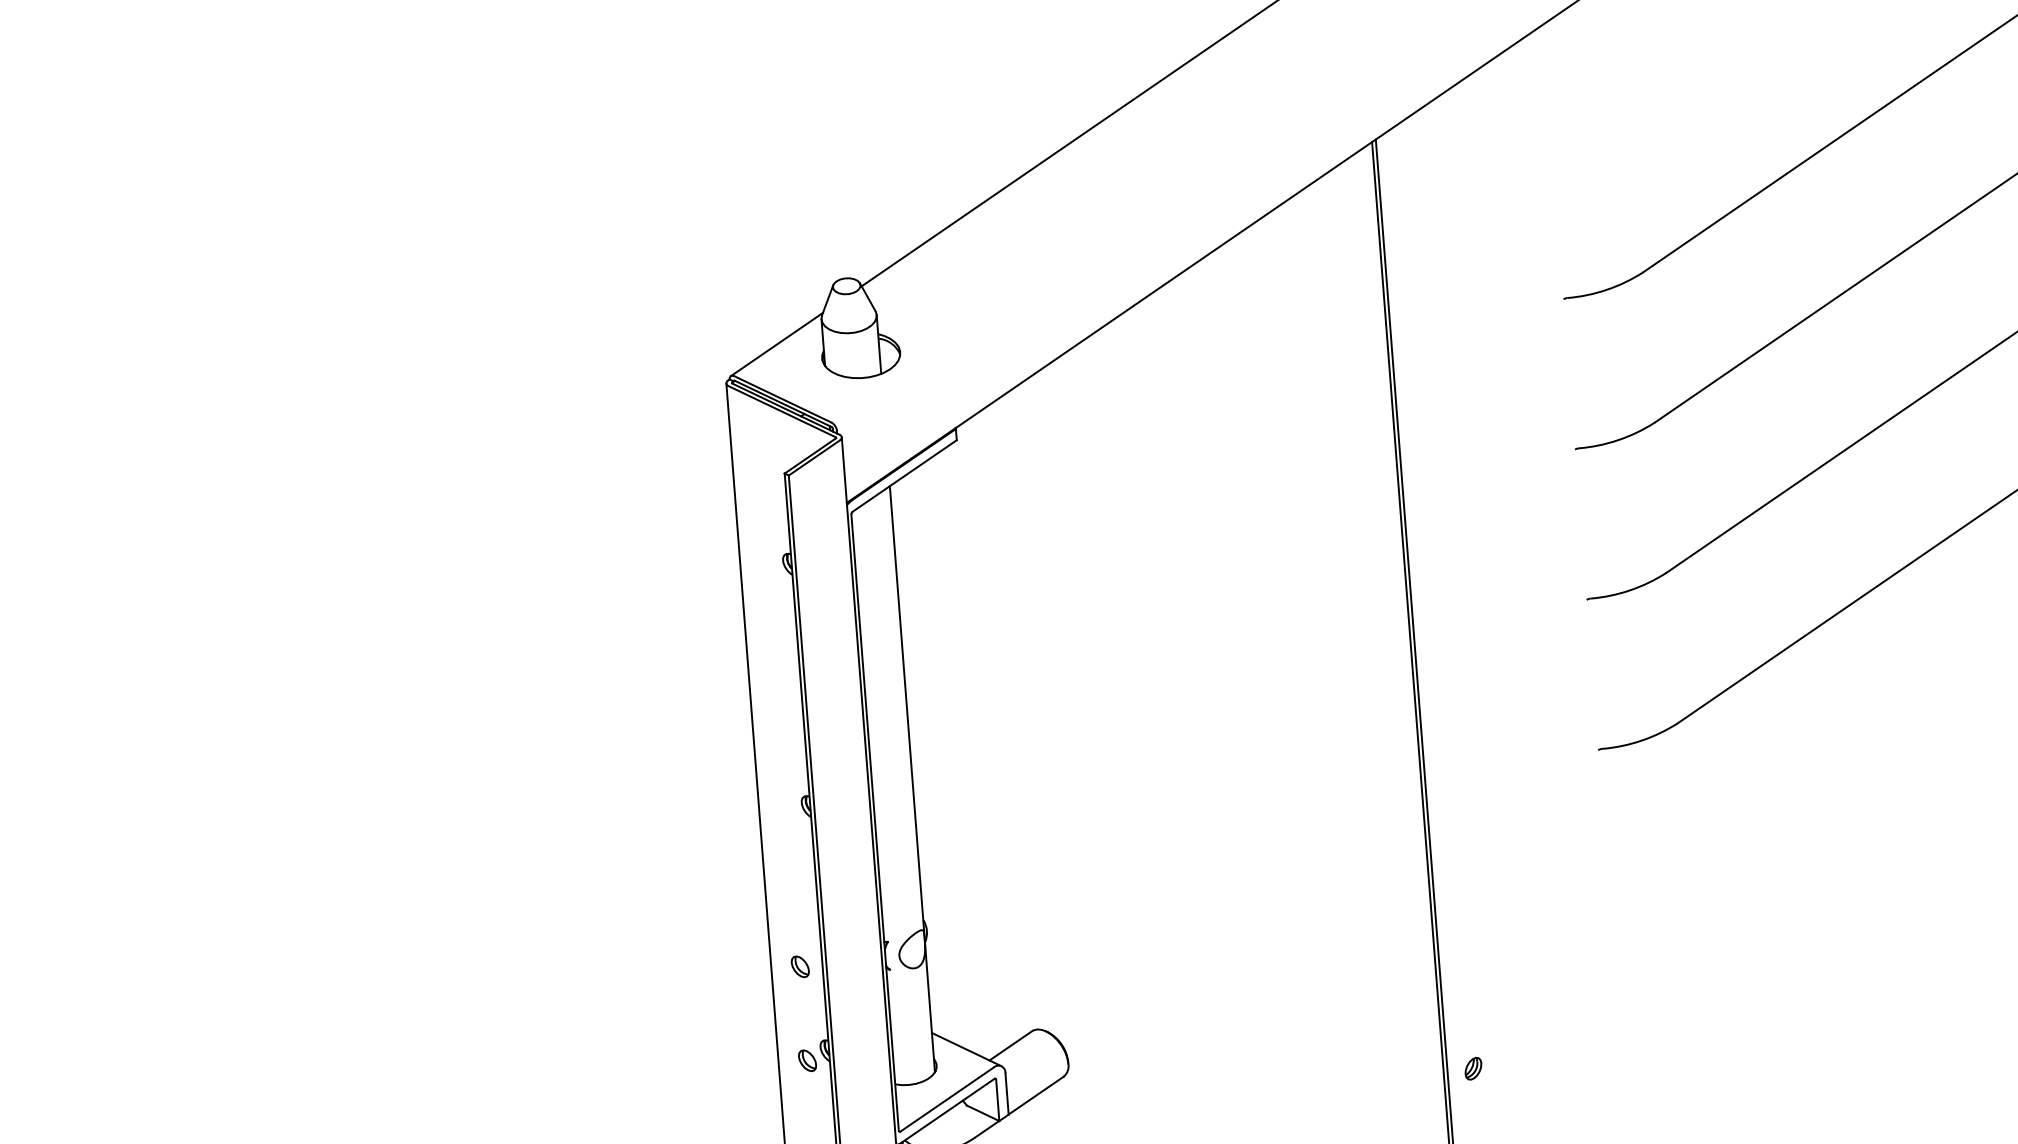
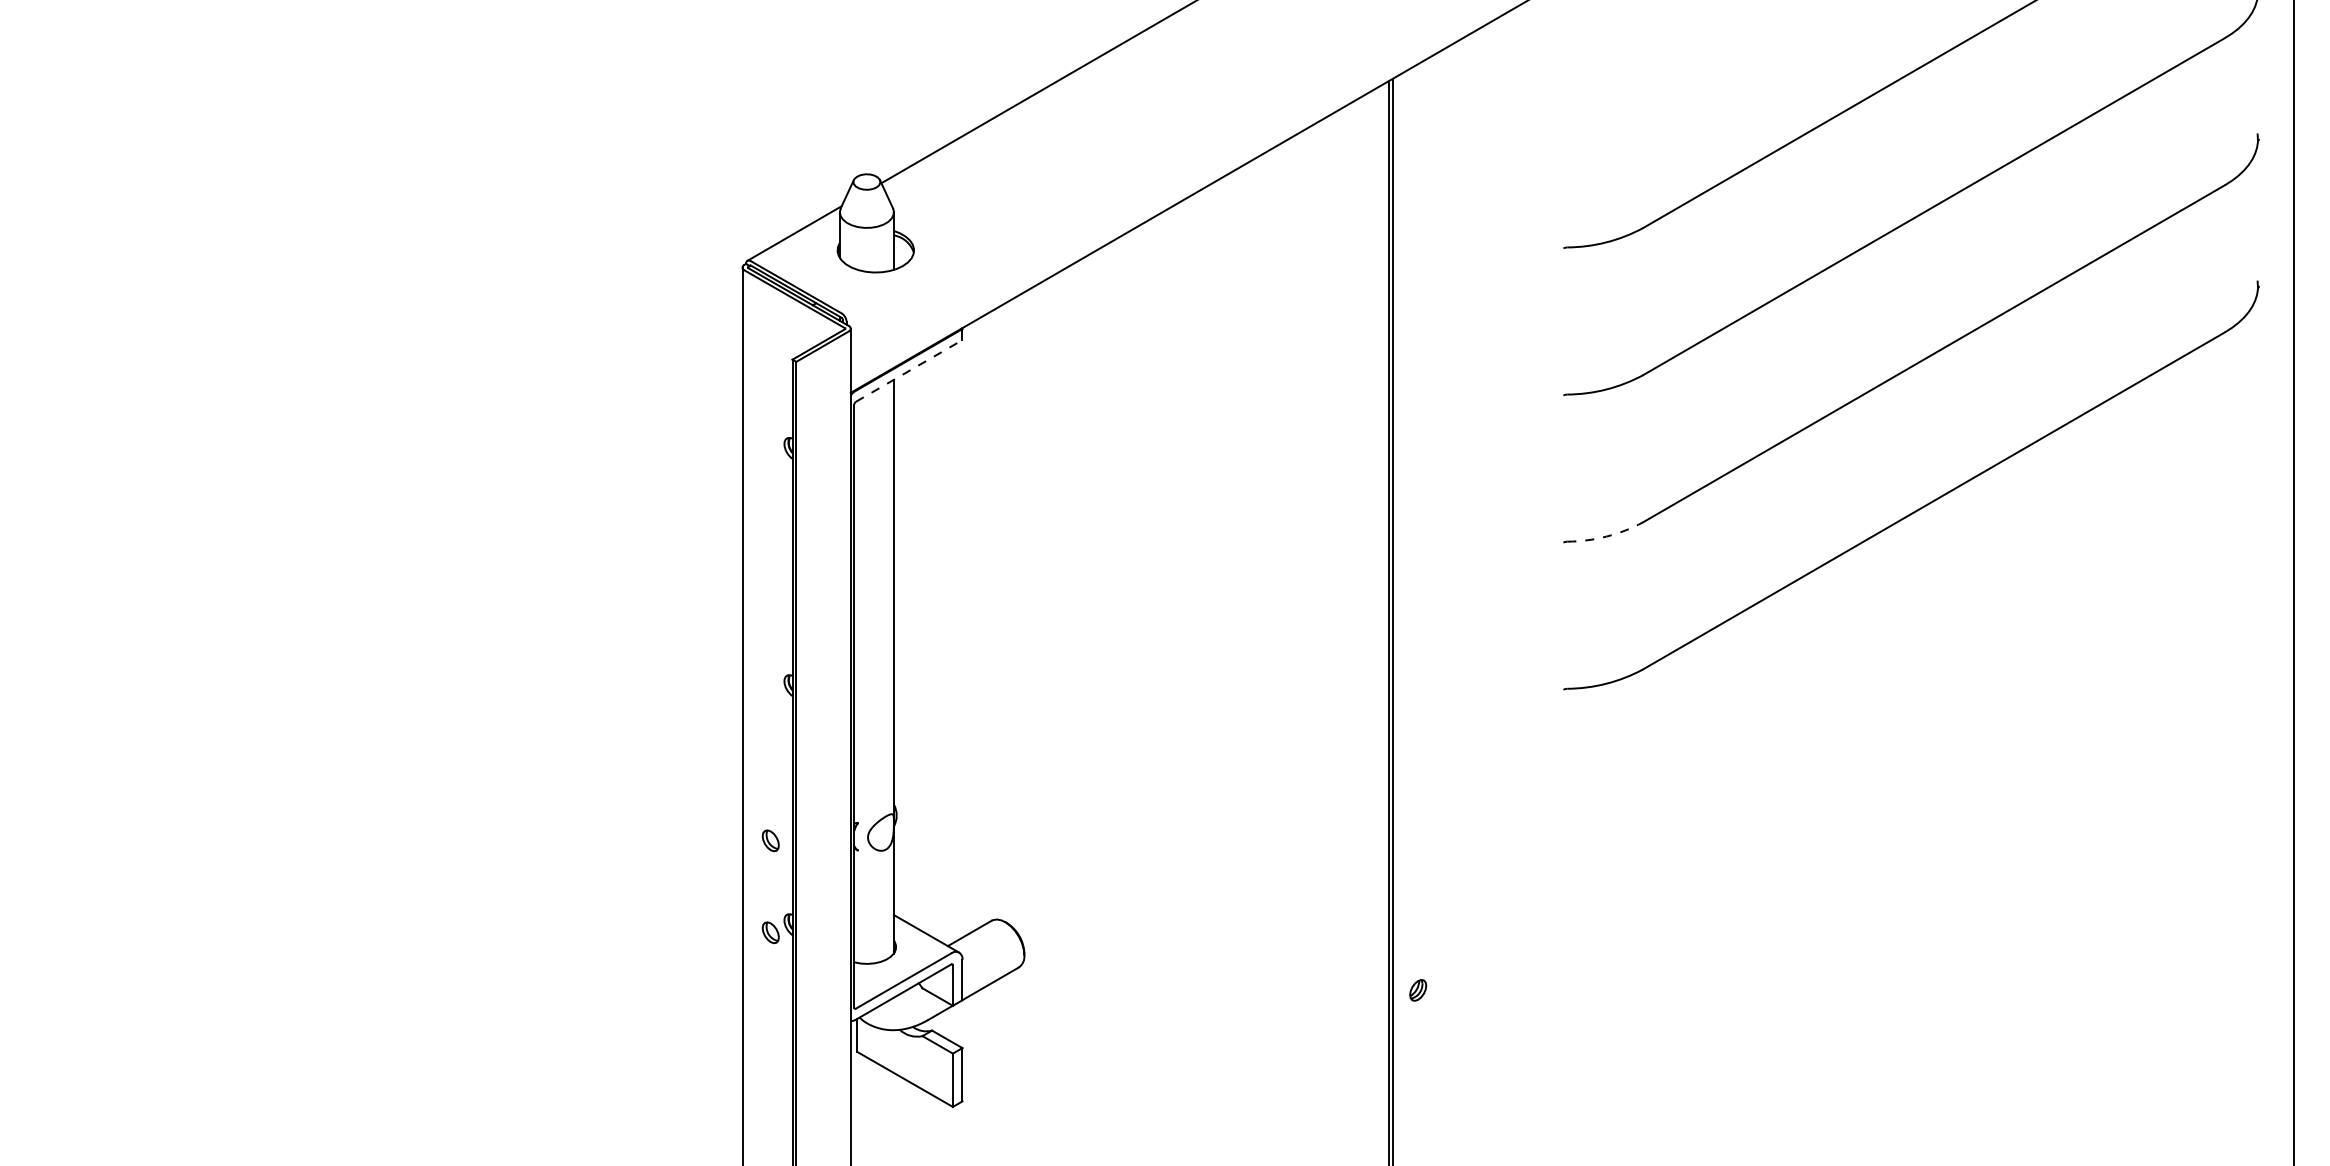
line: (905, 475) -> (909, 370), solid -> dashed
arc: (1630, 590) -> (1606, 536), solid -> dashed

